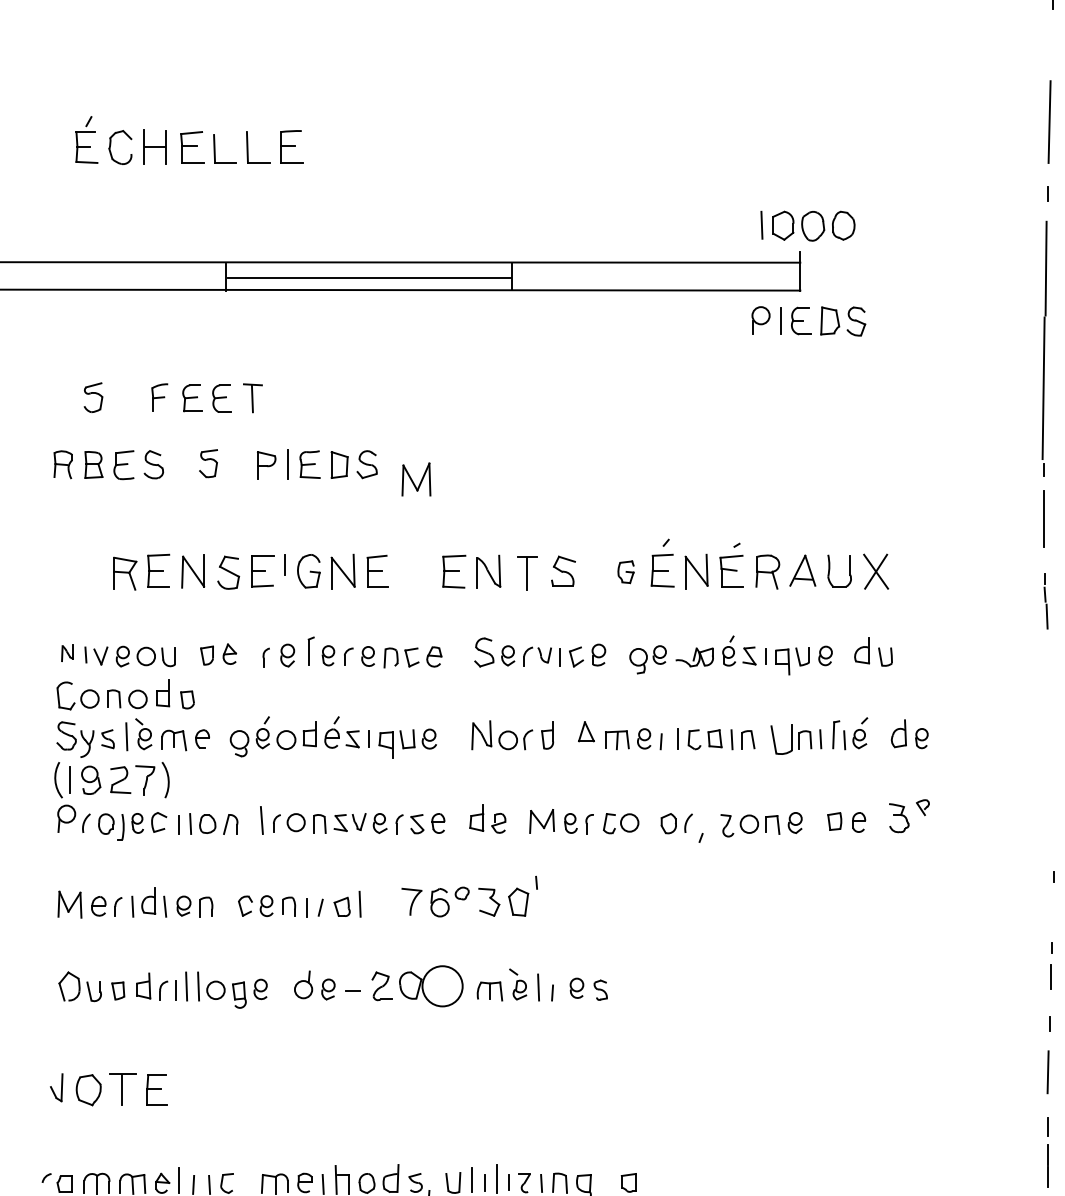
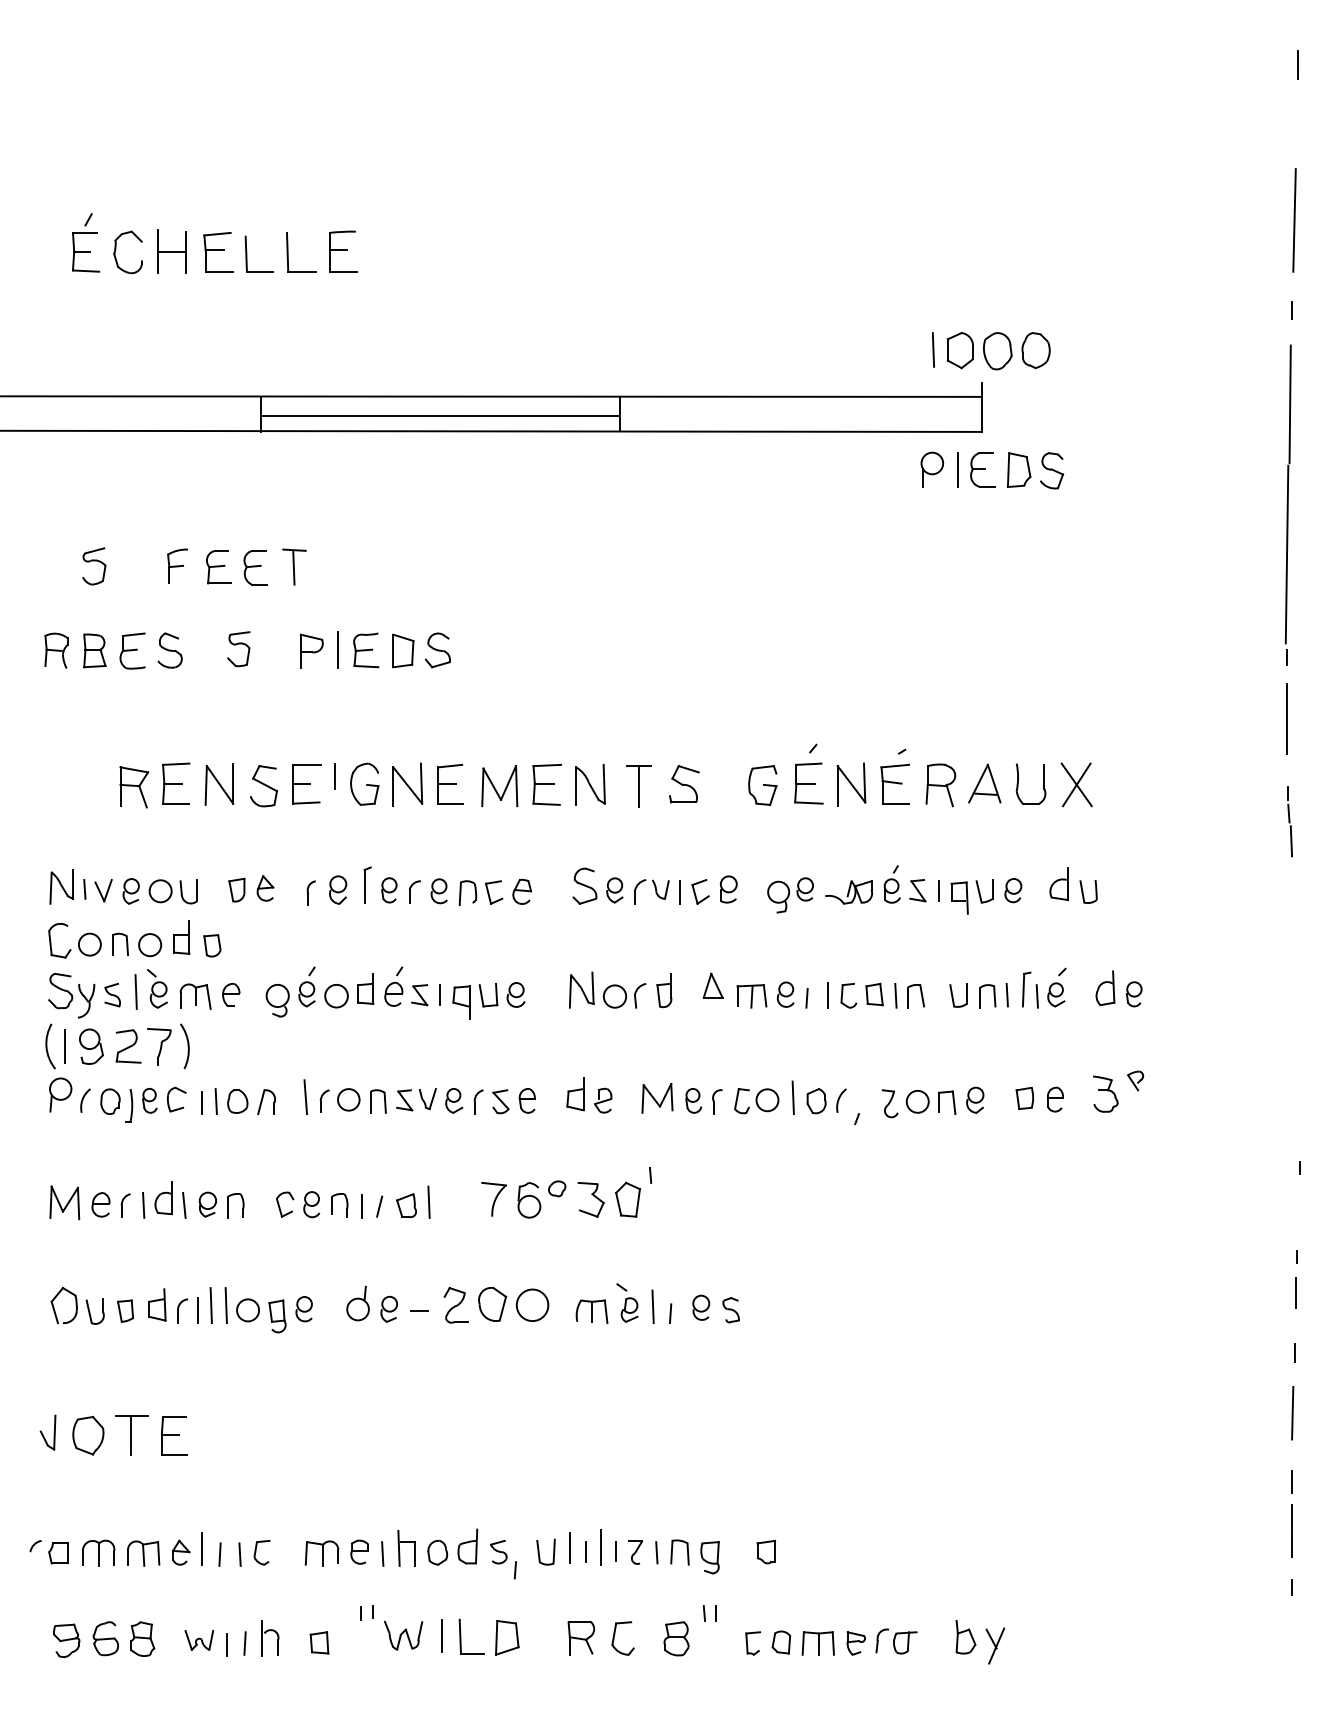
part: (416, 479) -> (499, 786), moved
part: (625, 572) -> (762, 785), size x1.43
part: (67, 652) -> (61, 886), size x1.67
part: (781, 739) -> (958, 995), size x0.62
line: (649, 820) -> (792, 1097), added
circle: (442, 986) -> (532, 1305), size x0.62

